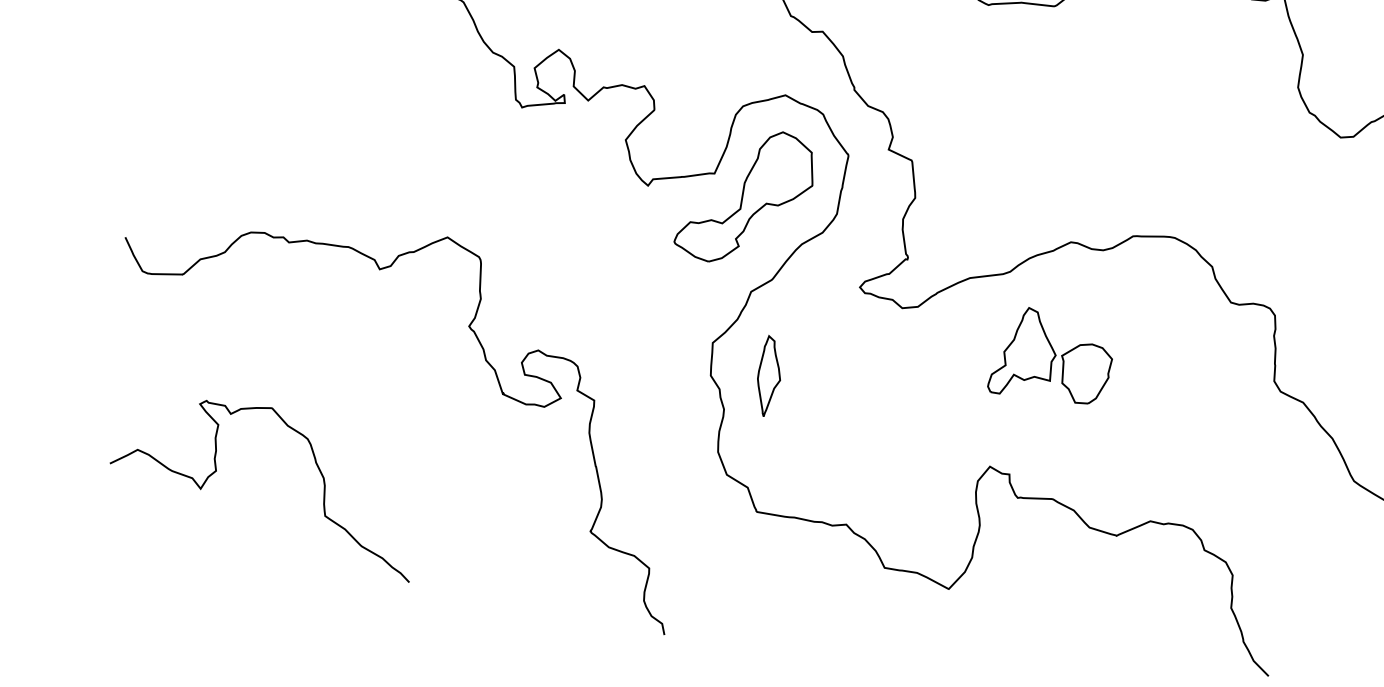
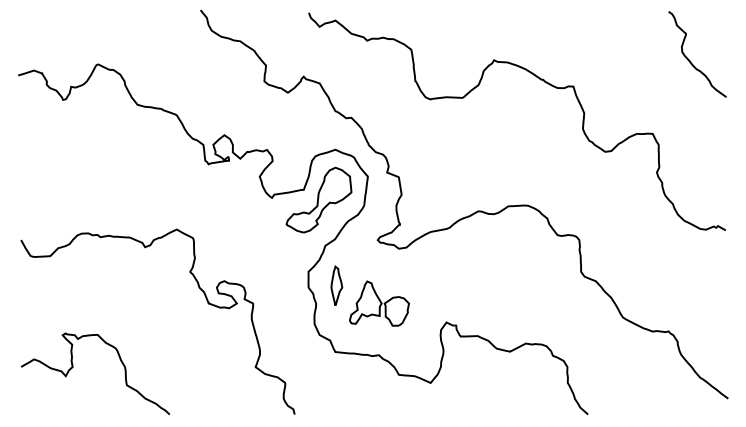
part: (1051, 355) -> (379, 303), moved
curve: (217, 472) -> (73, 367), moved

